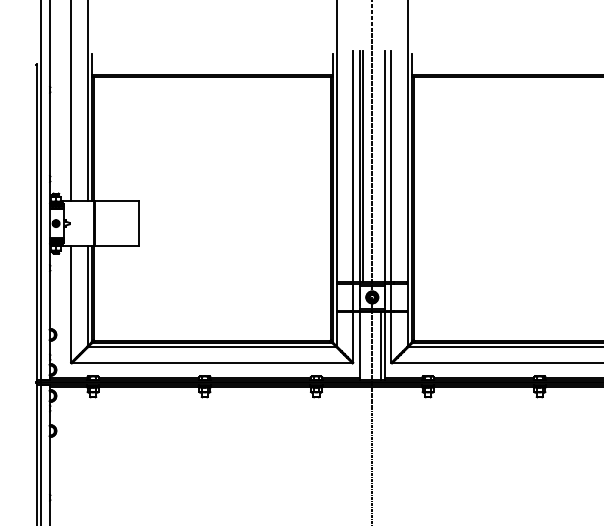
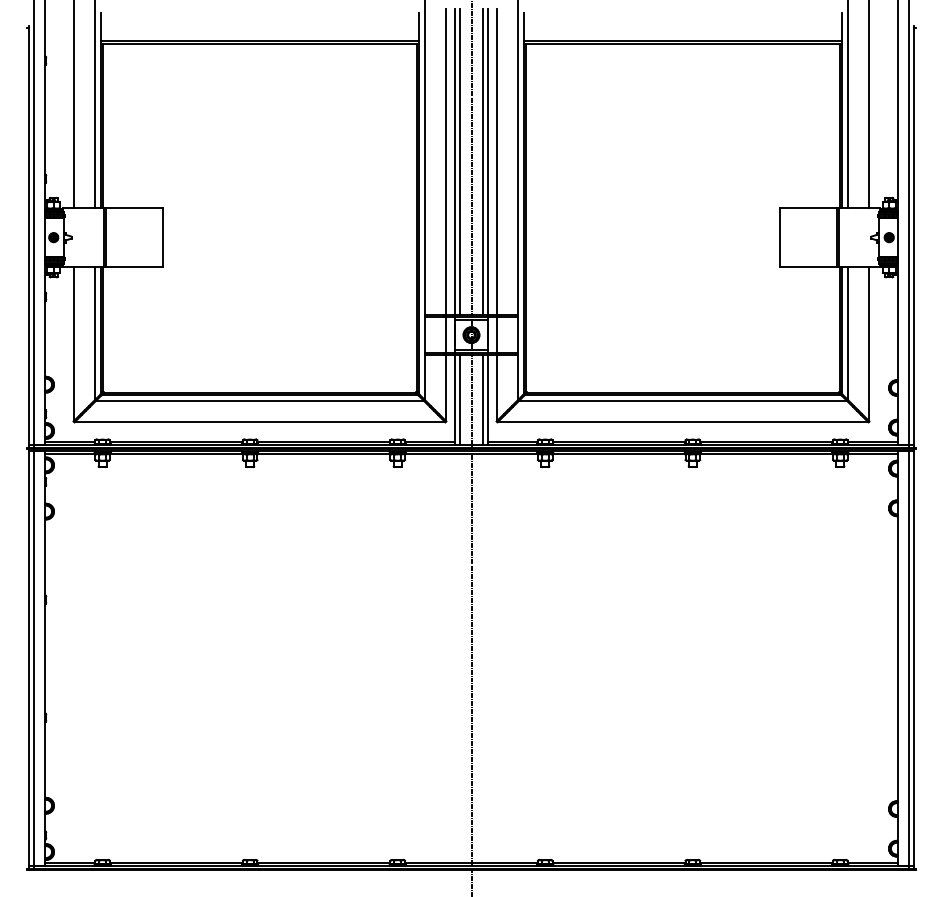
line: (381, 166) -> (483, 162), added
line: (363, 346) -> (459, 399), added

